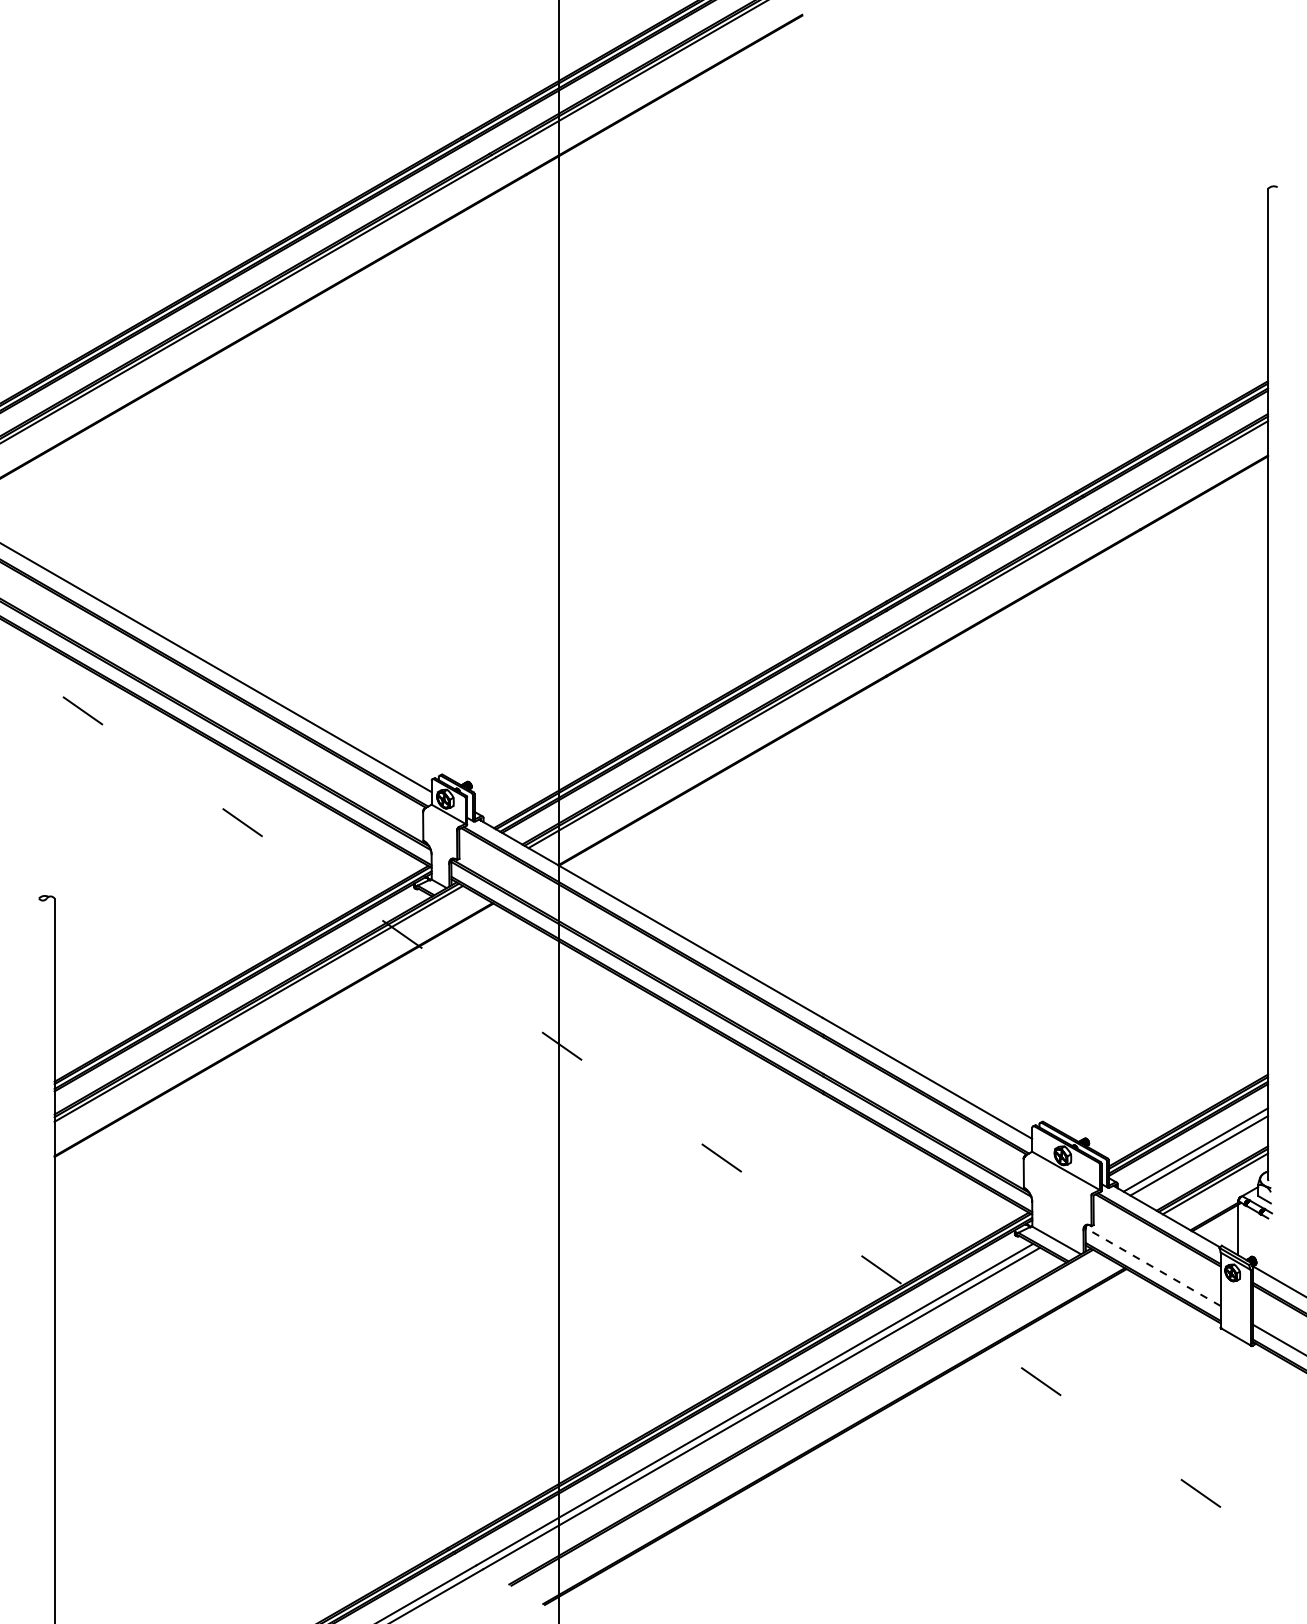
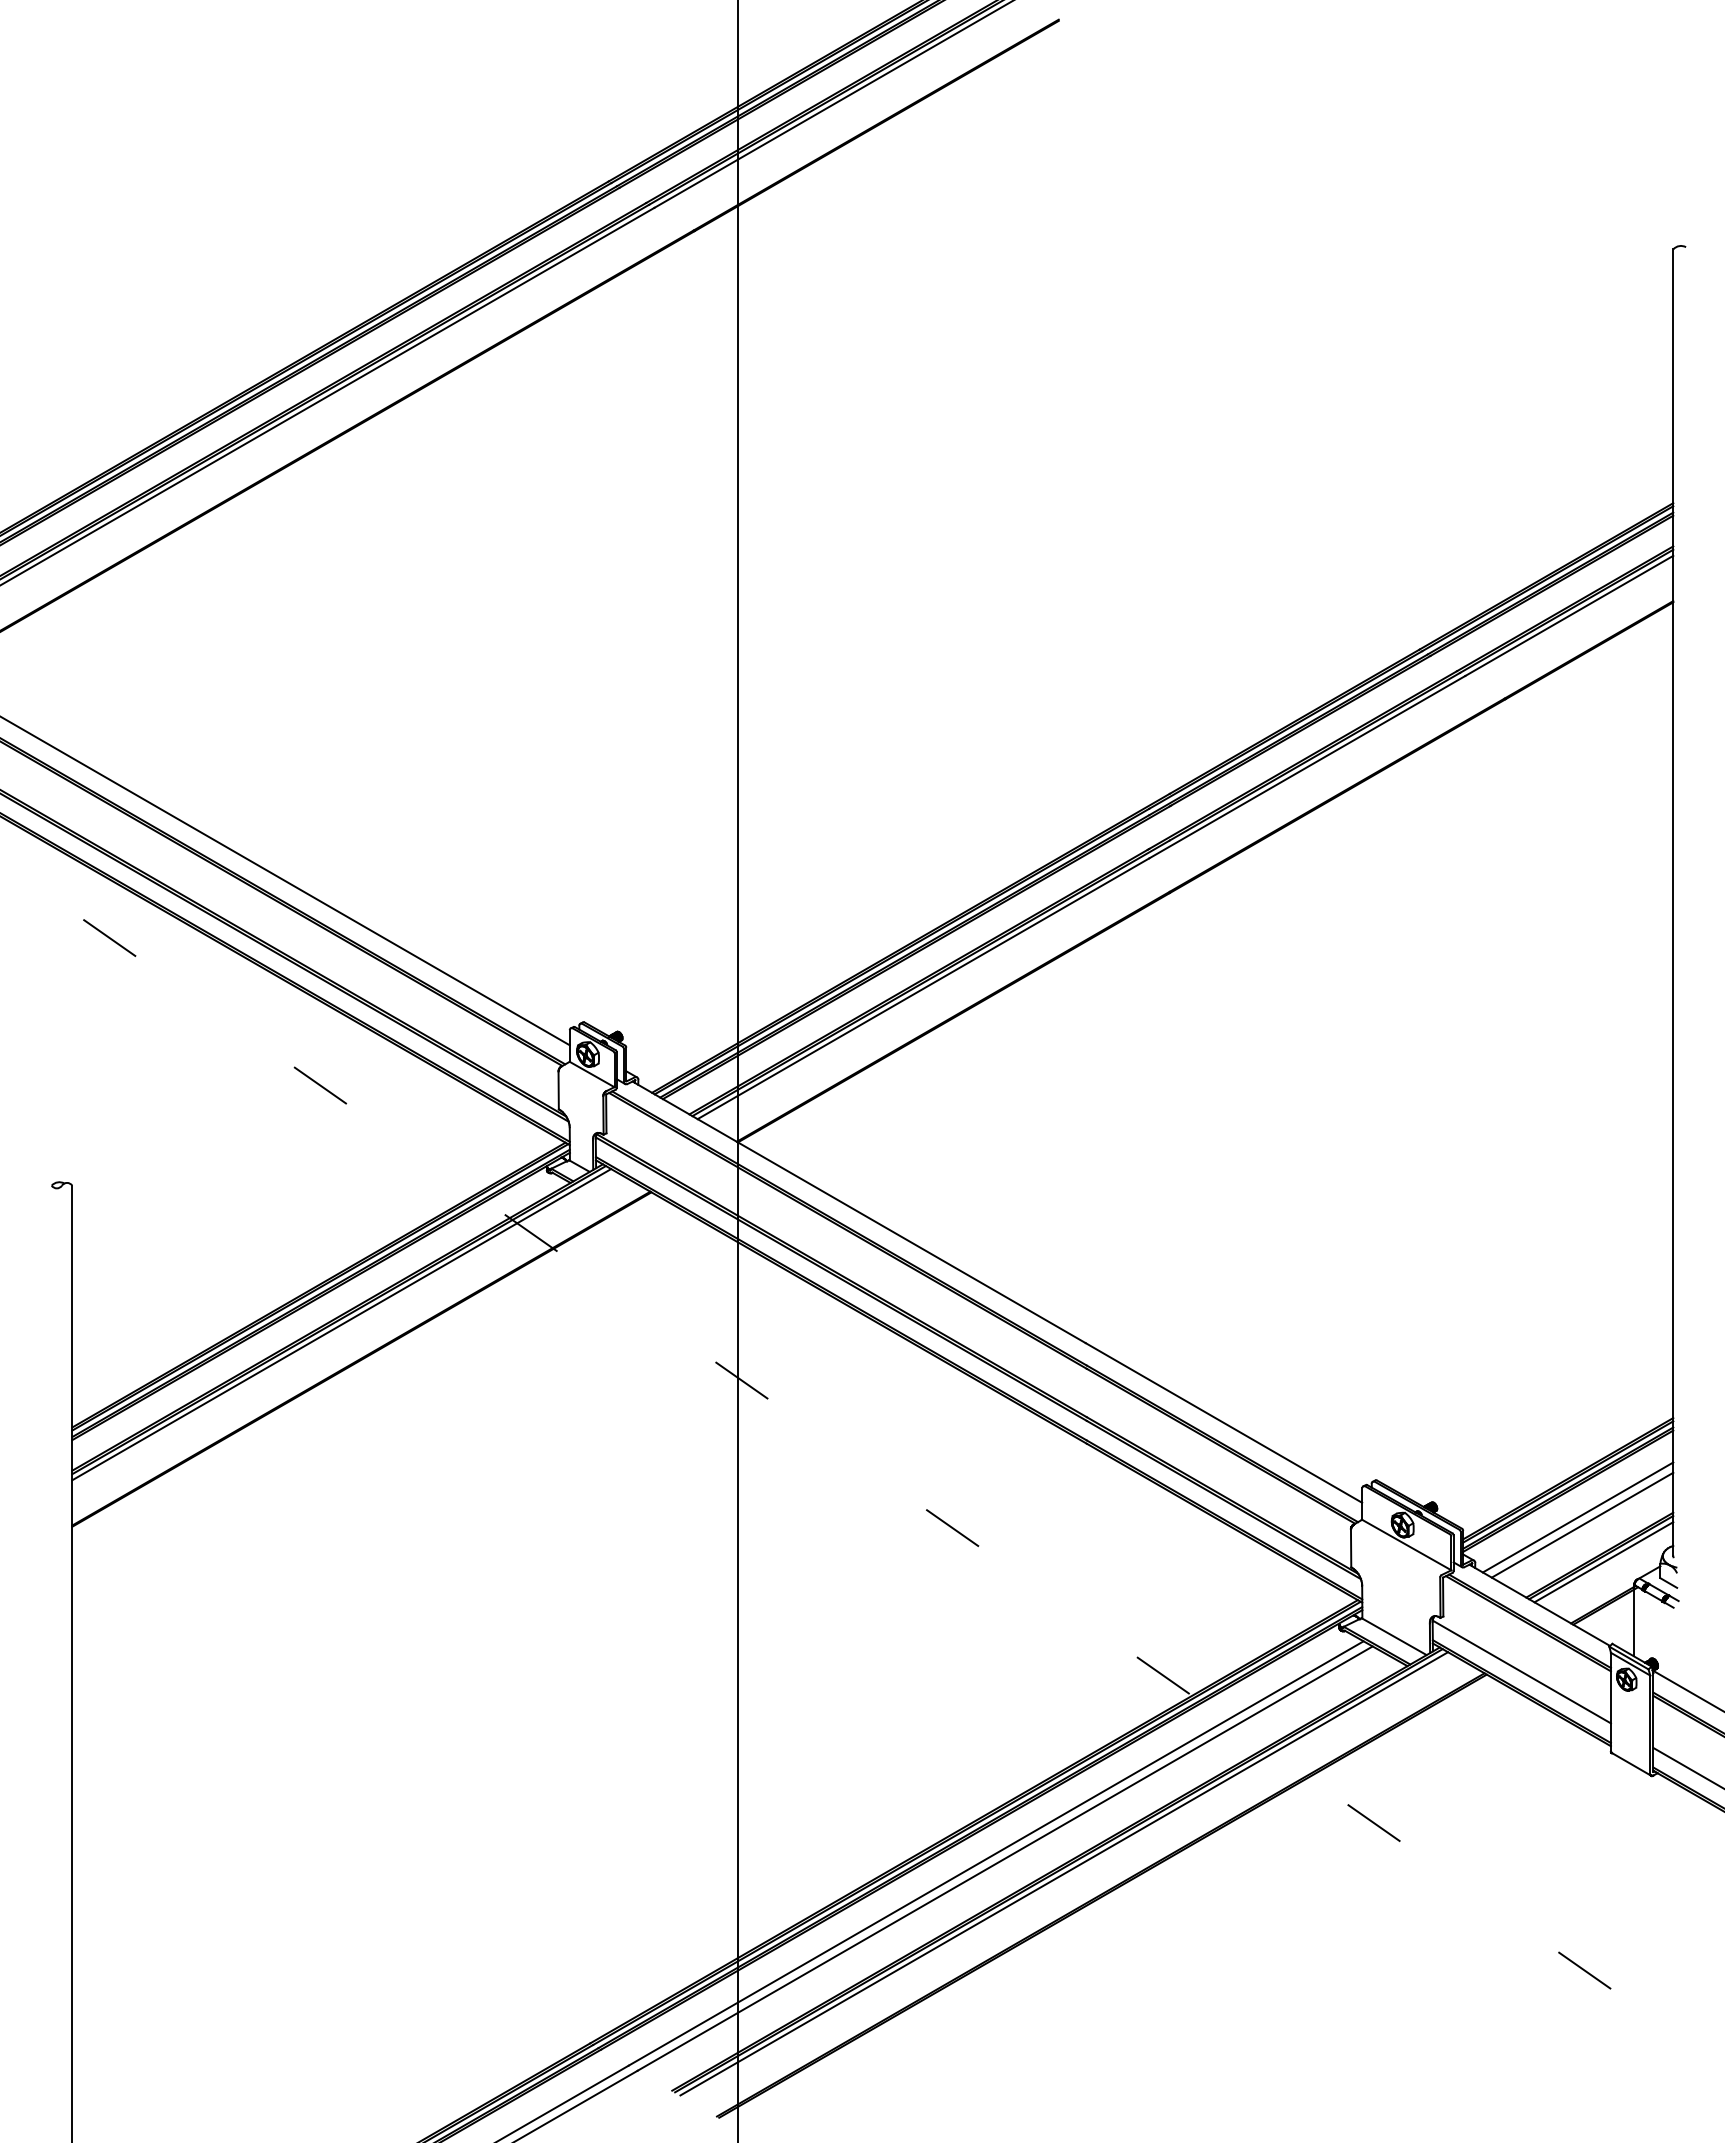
line: (1152, 1267) -> (1521, 1672), dashed -> solid
line: (806, 1419) -> (1064, 1873), added

